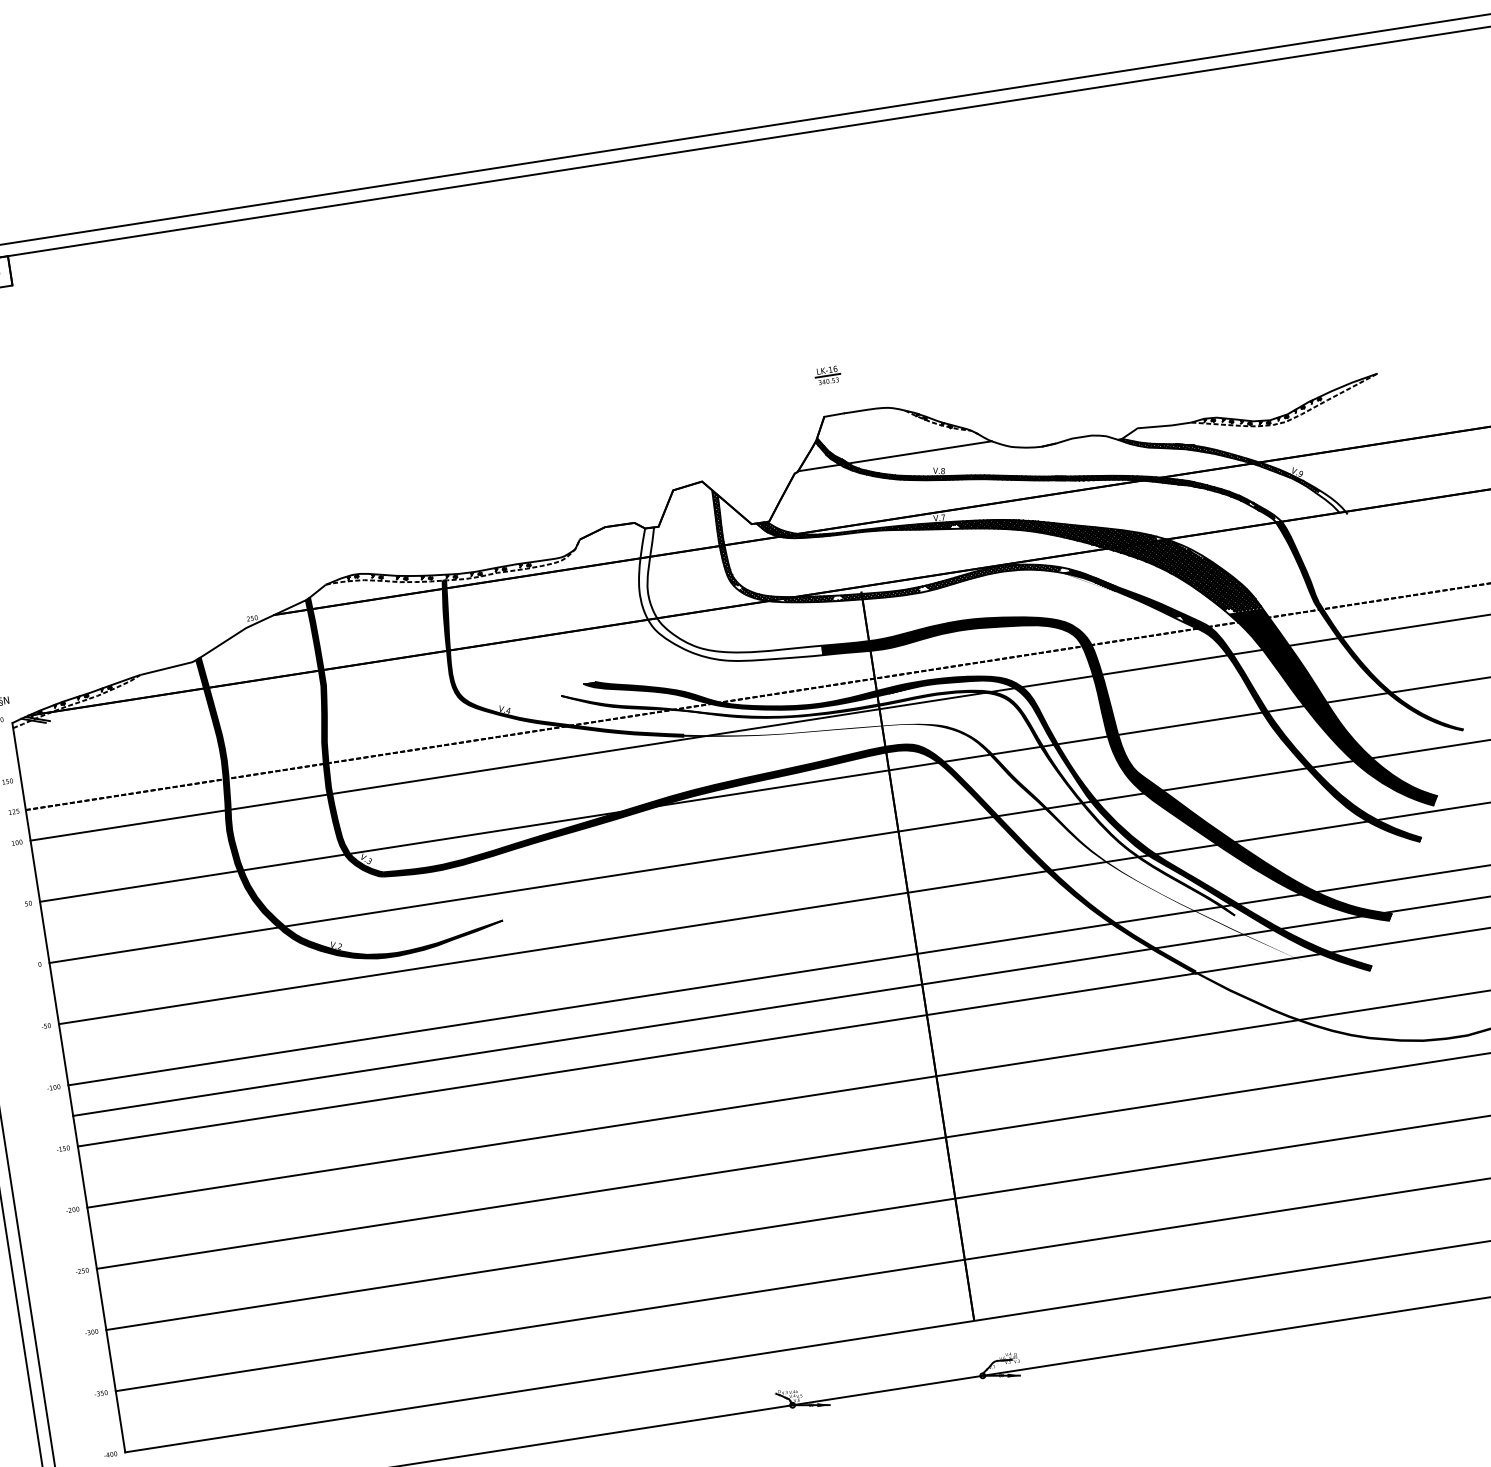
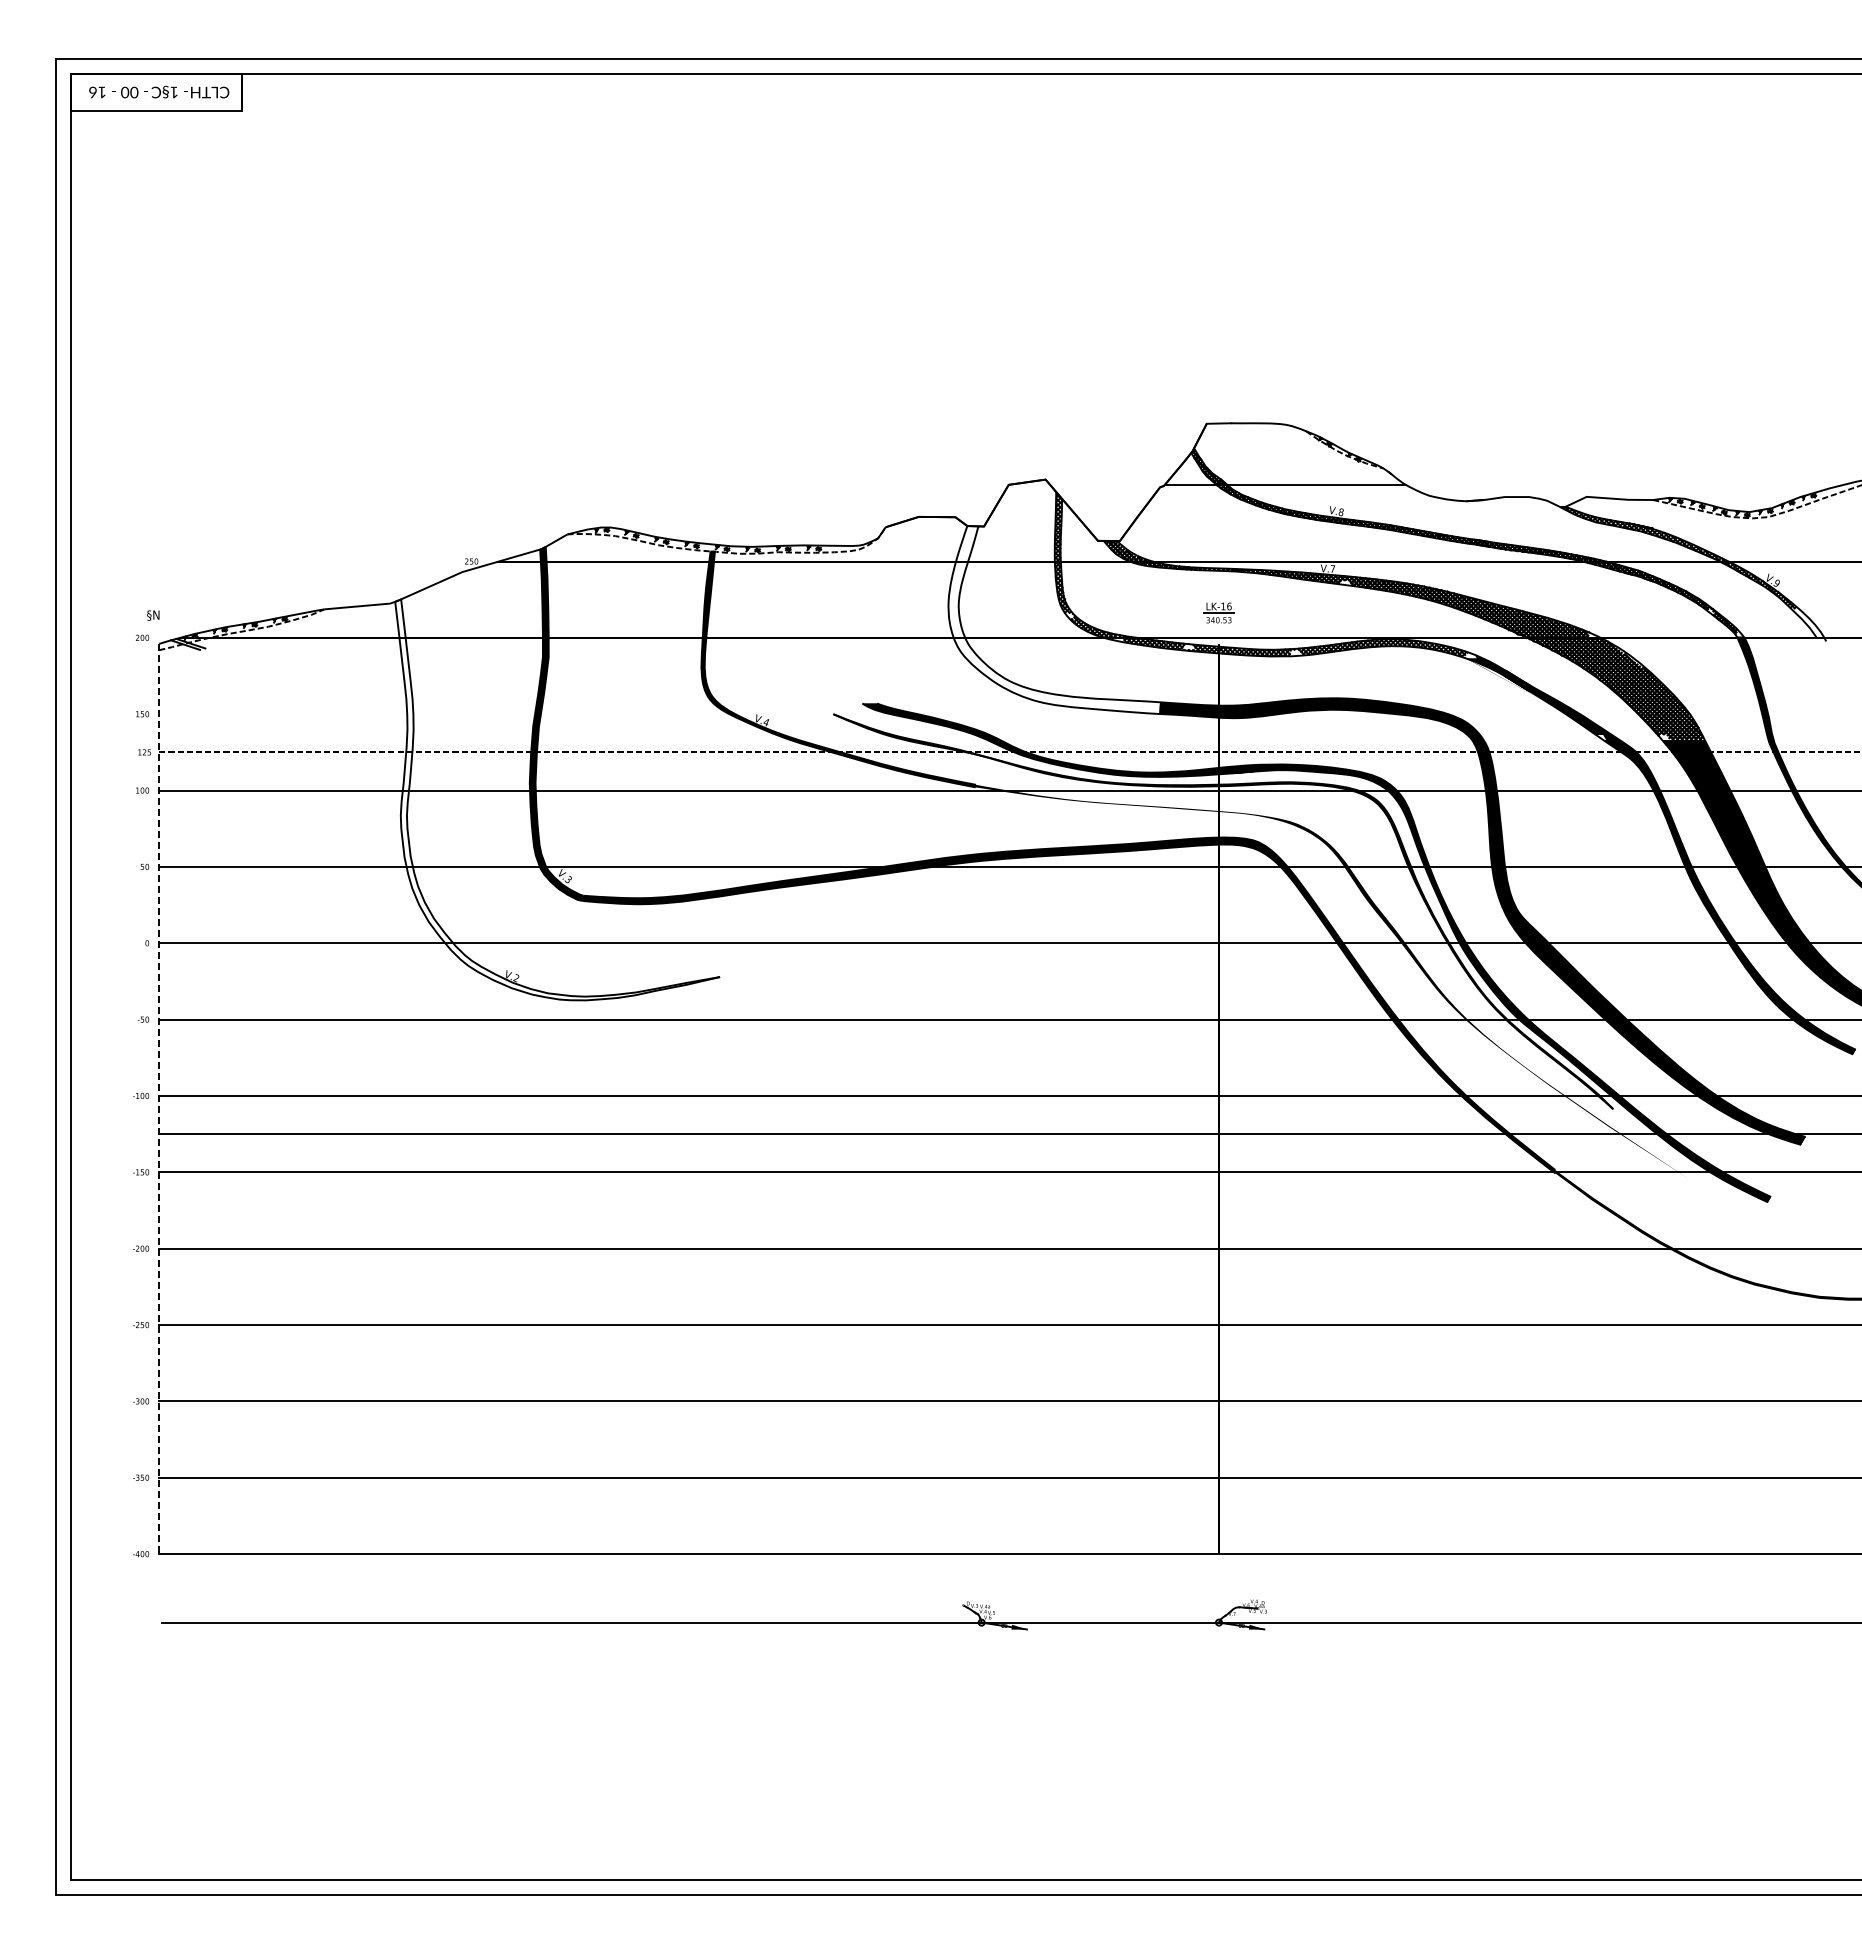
part: (827, 375) -> (1218, 612), moved
fill: (350, 798) -> (557, 799), removed
line: (69, 1088) -> (159, 1099), solid -> dashed

